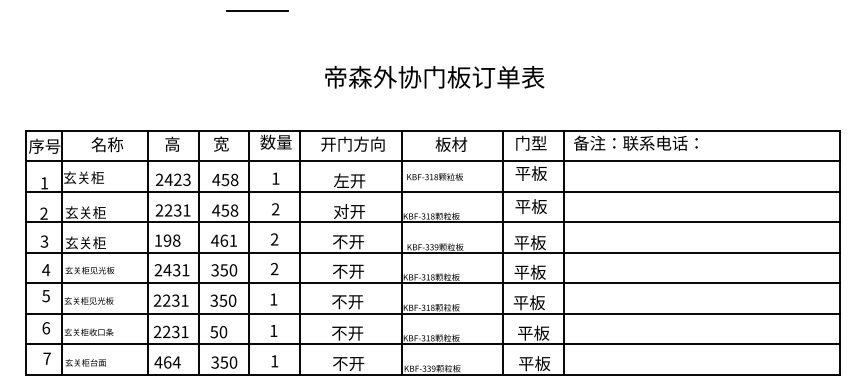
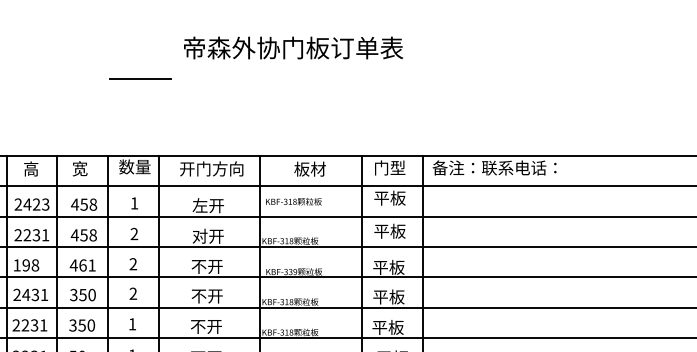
line: (257, 10) -> (140, 78), moved
text: (434, 77) -> (293, 48), moved

